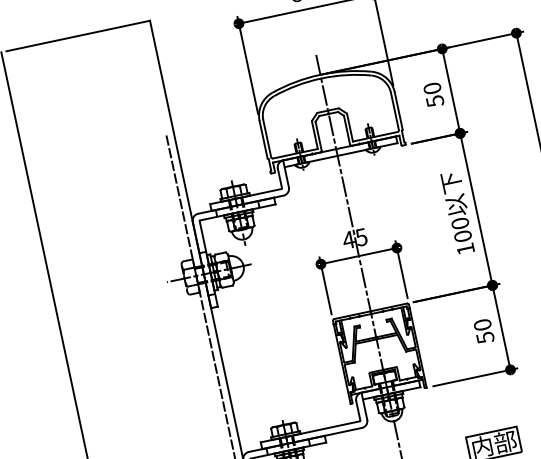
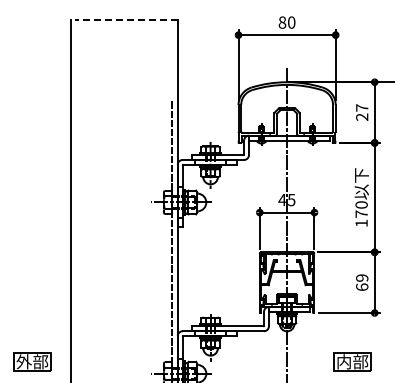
line: (78, 36) -> (126, 20), solid -> dashed
text: (434, 94) -> (362, 112), 50 -> 27
text: (462, 235) -> (361, 213), 100 -> 170
text: (484, 331) -> (362, 282), 50 -> 69

